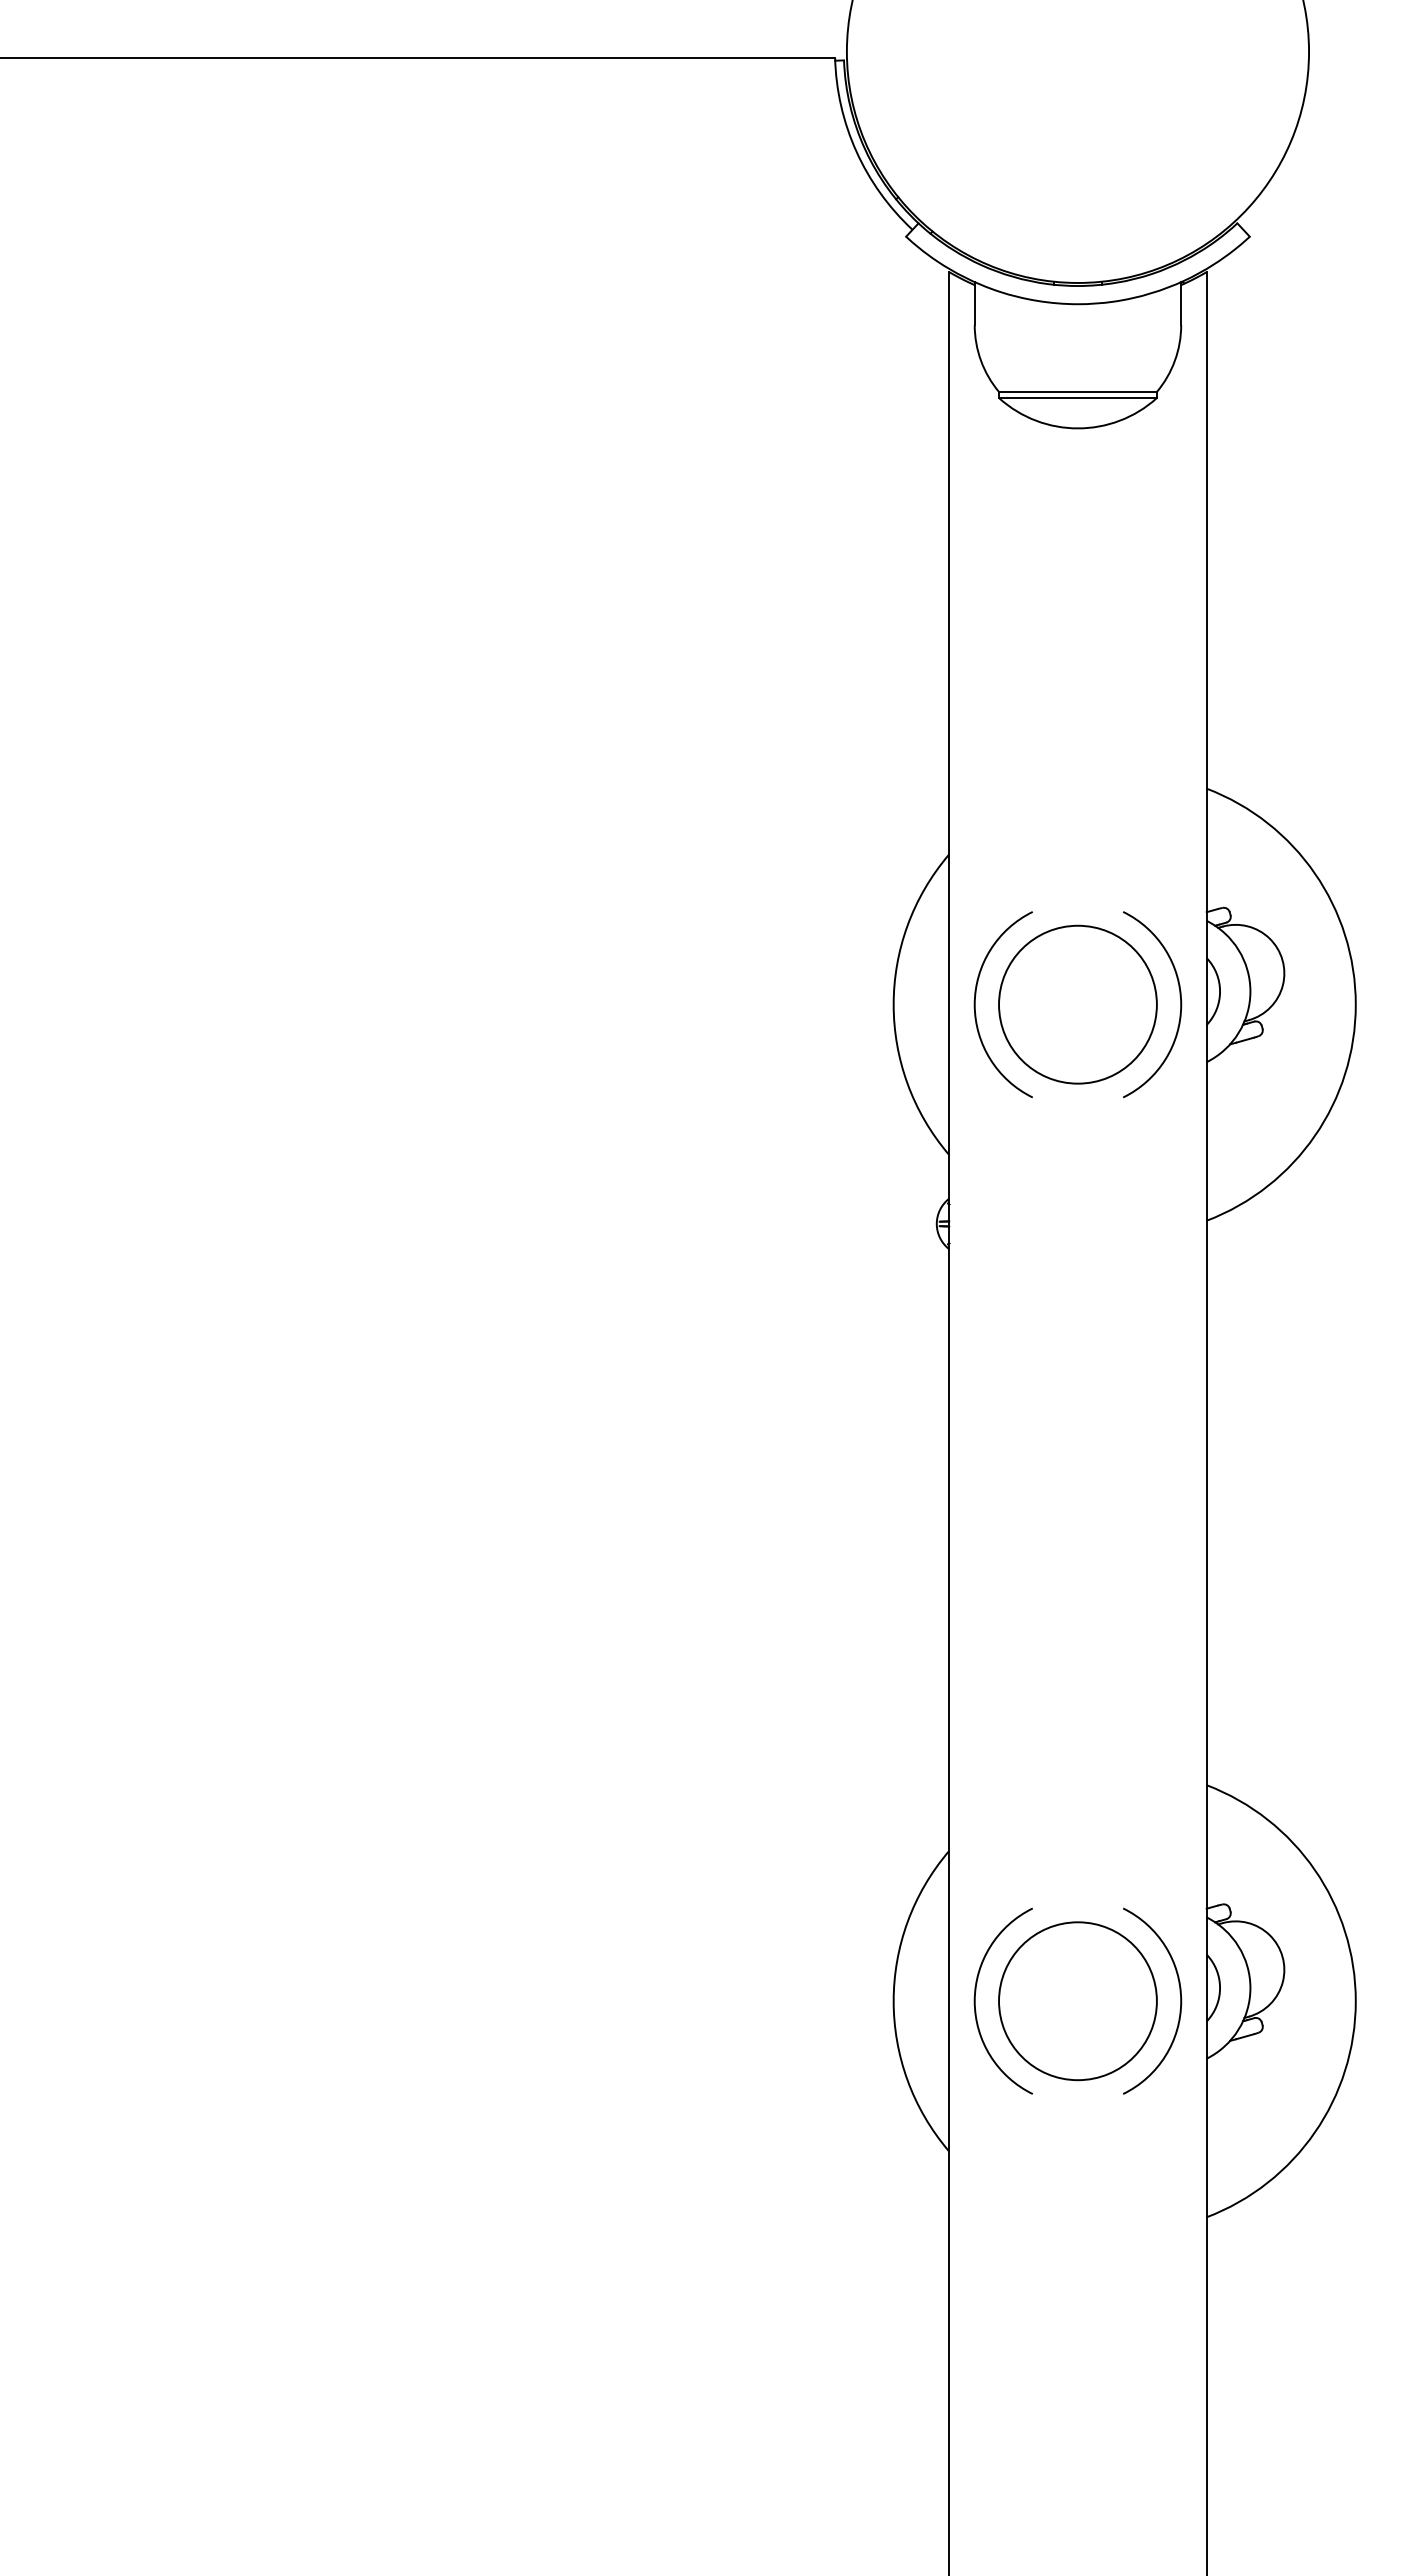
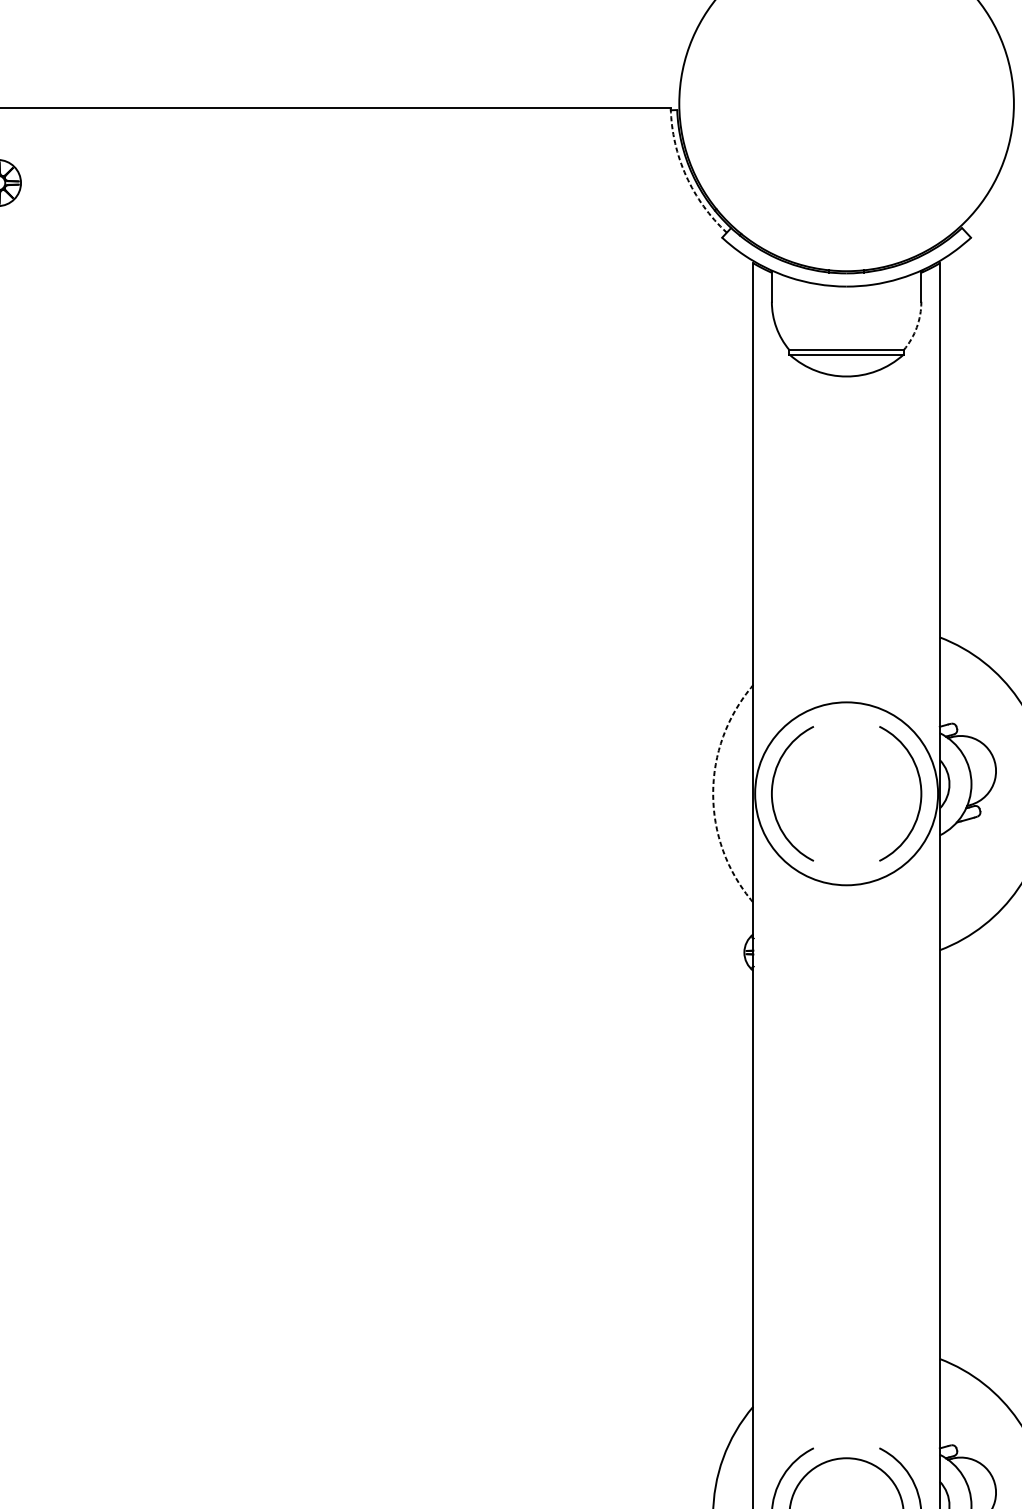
arc: (856, 151) -> (686, 176), solid -> dashed
arc: (1174, 360) -> (916, 327), solid -> dashed
arc: (893, 1004) -> (713, 793), solid -> dashed
circle: (1077, 1004) -> (846, 793), size x1.6

